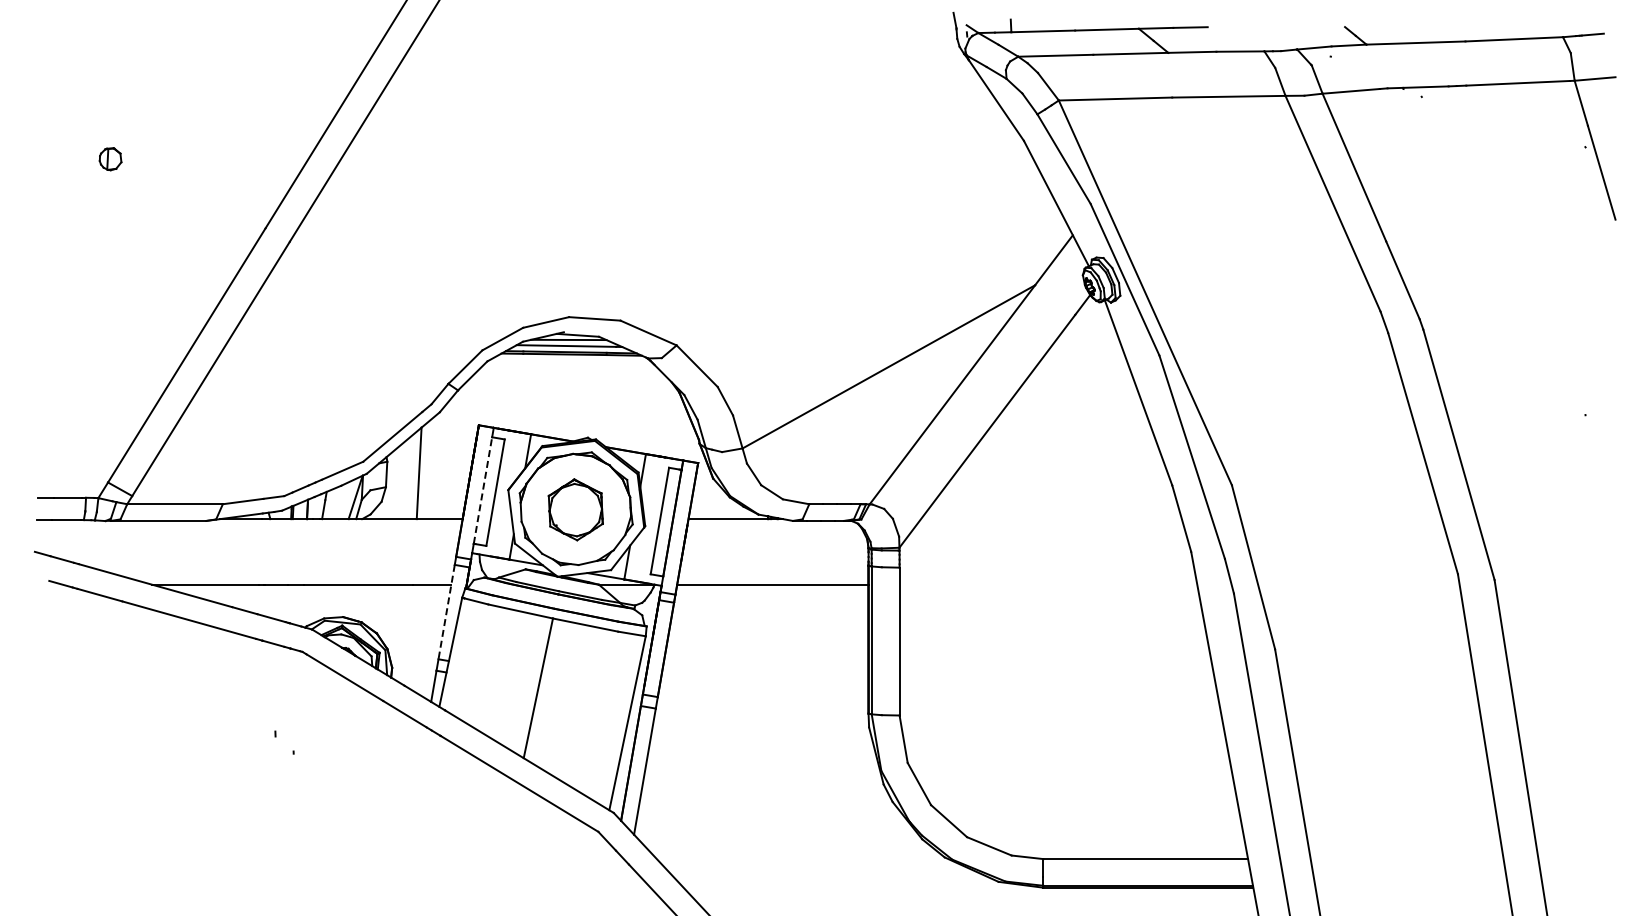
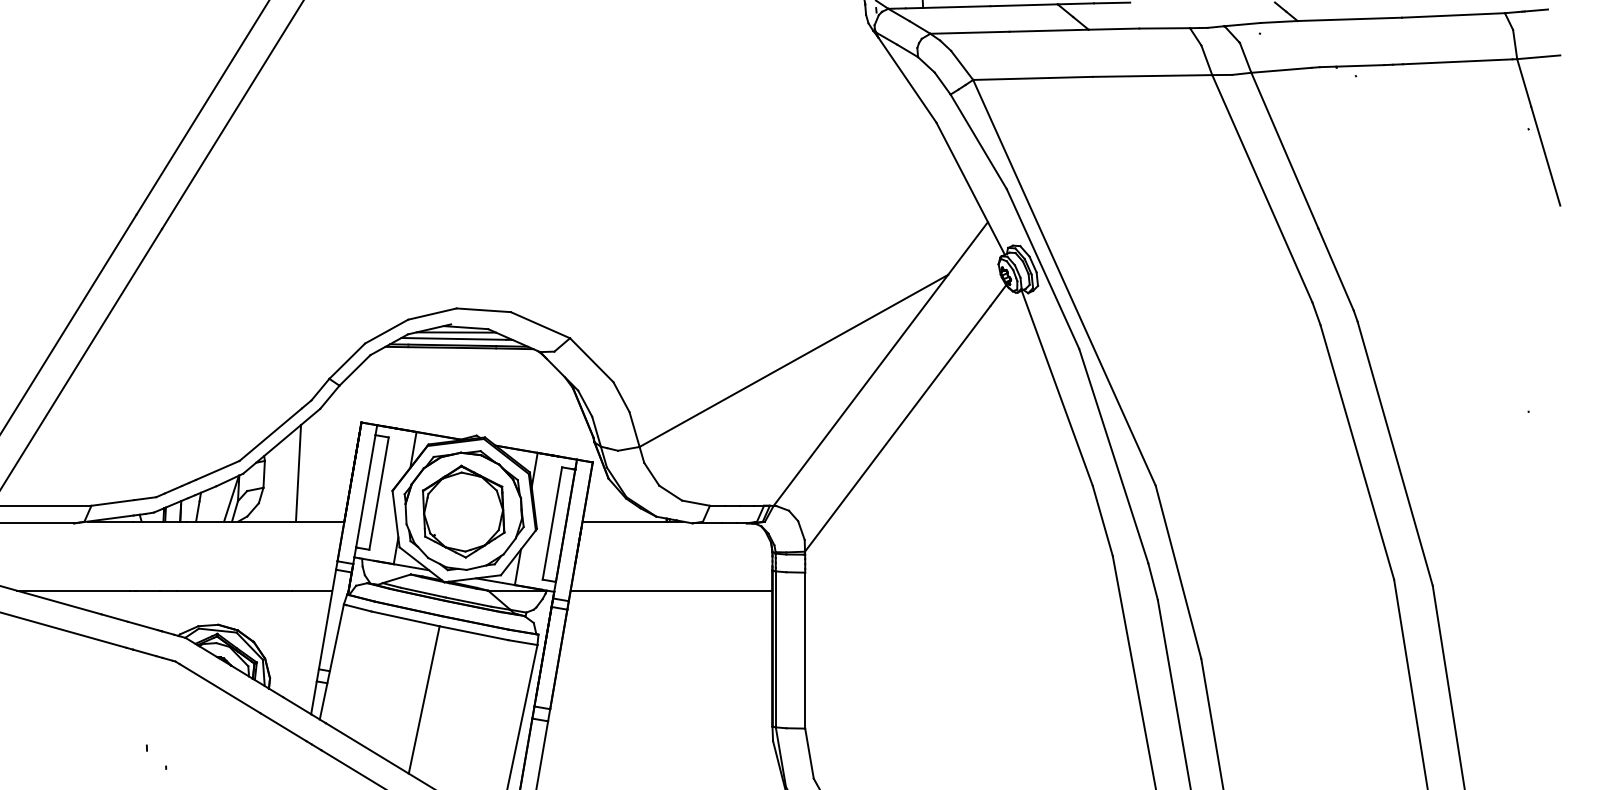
line: (483, 490) -> (366, 491), dashed -> solid
part: (575, 509) -> (463, 511), size x1.43
line: (446, 612) -> (327, 619), dashed -> solid

